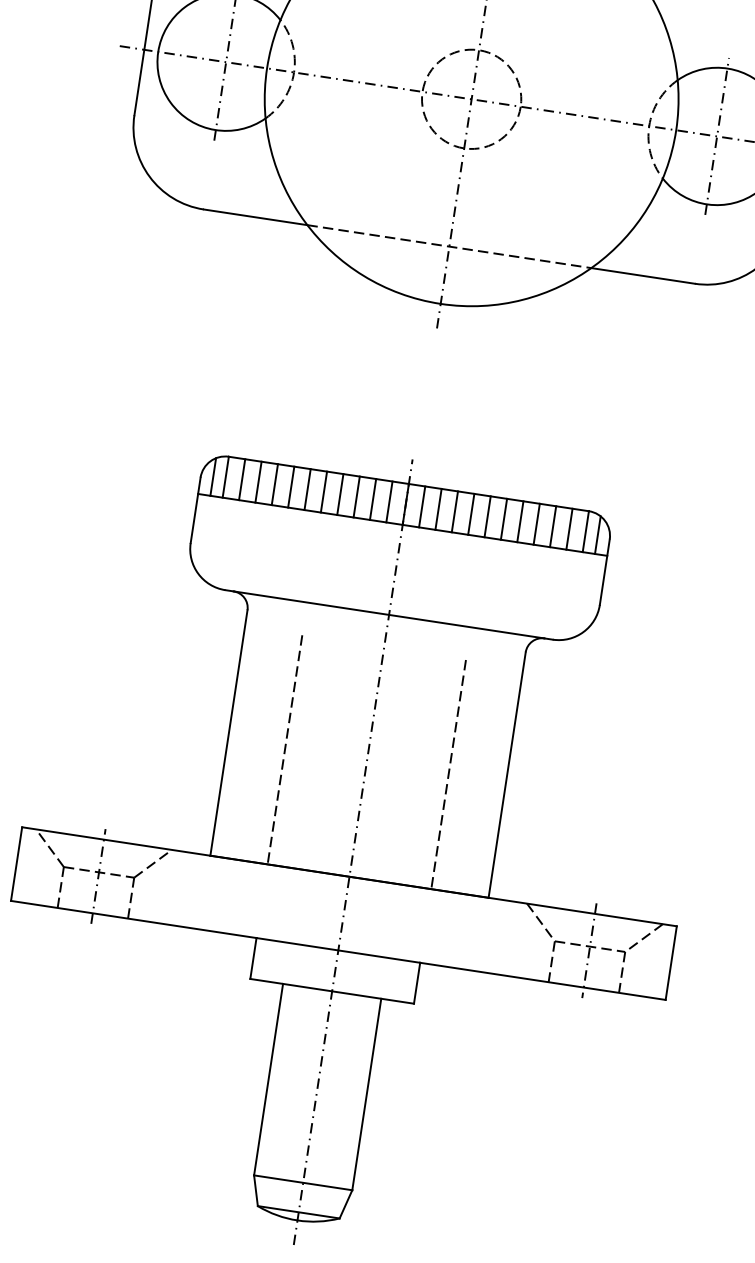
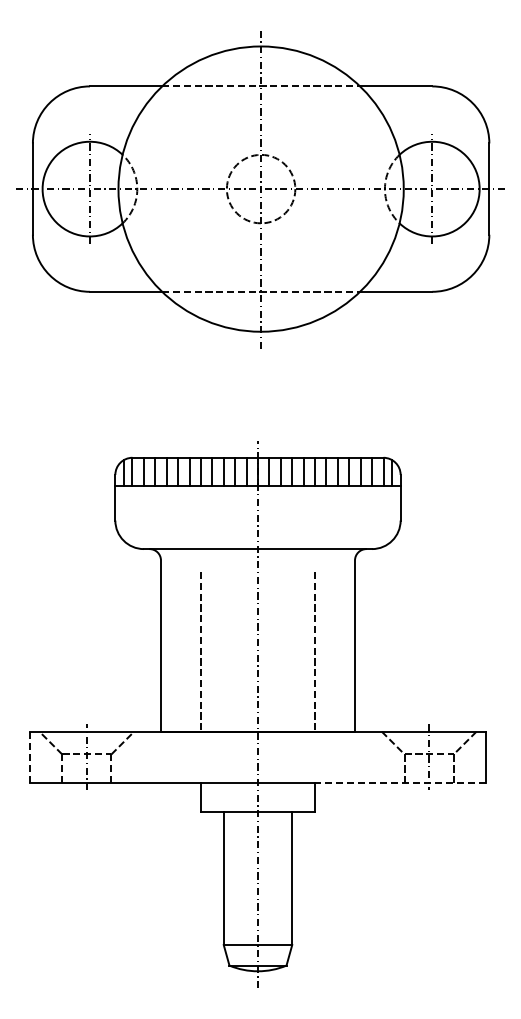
line: (16, 864) -> (29, 757), solid -> dashed
line: (542, 982) -> (400, 783), solid -> dashed

